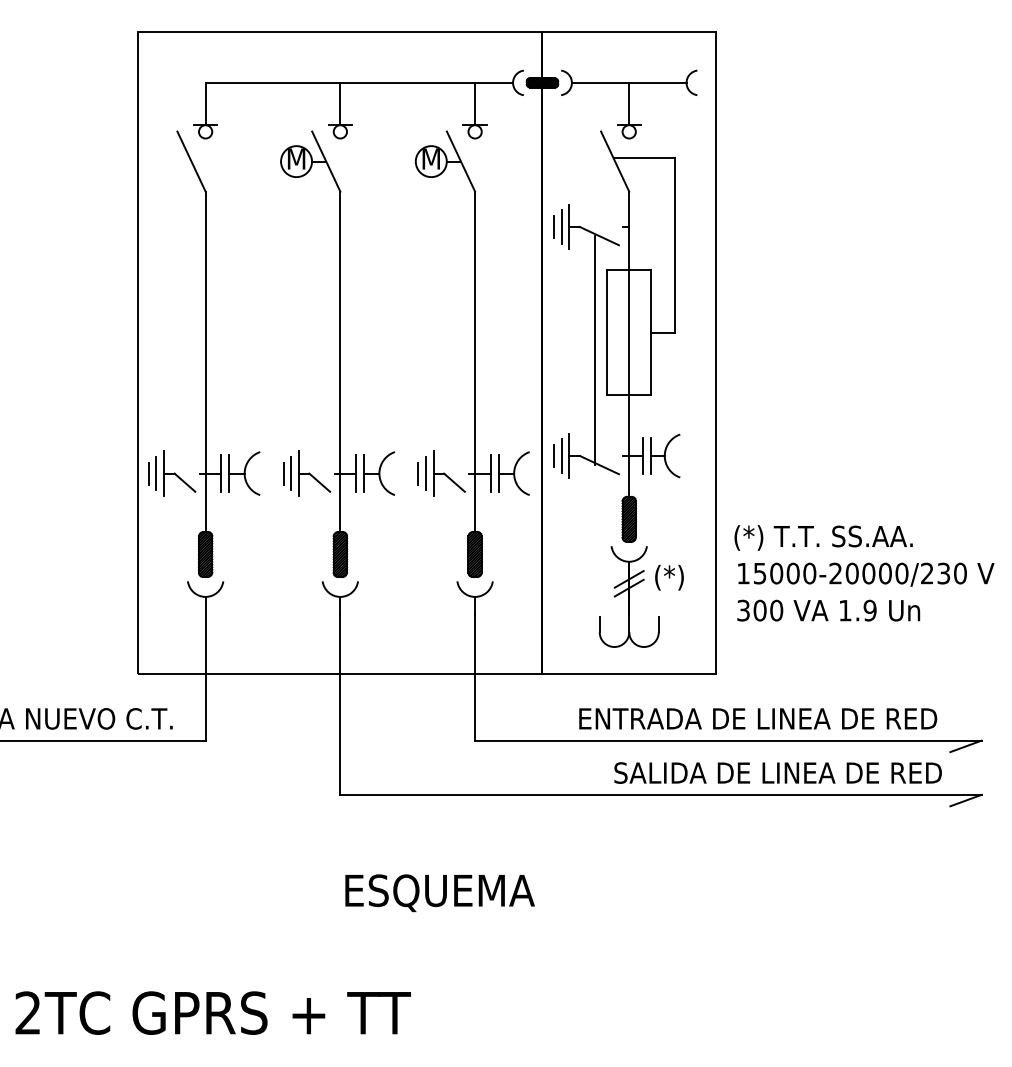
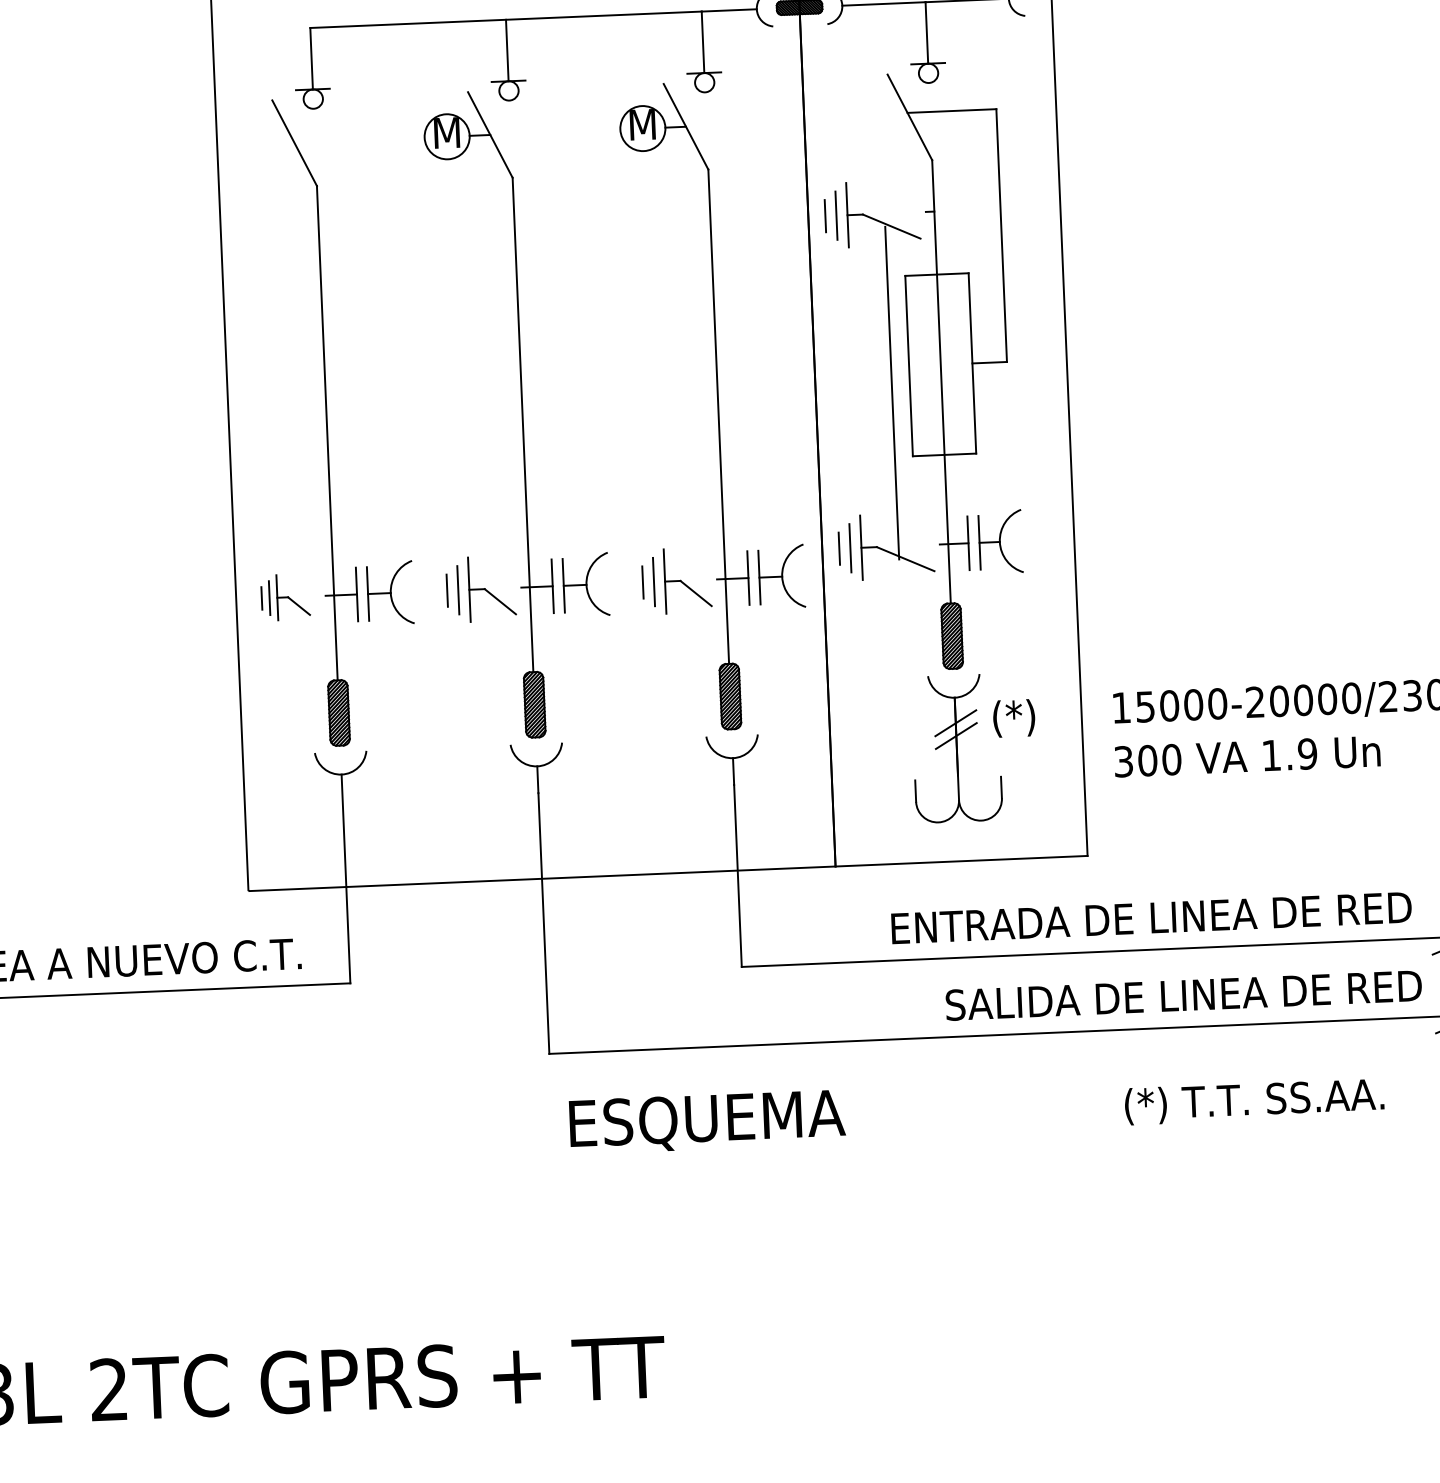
part: (172, 473) -> (285, 597), size x0.7
text: (823, 537) -> (1254, 1100), moved
text: (439, 893) -> (706, 1122), moved

